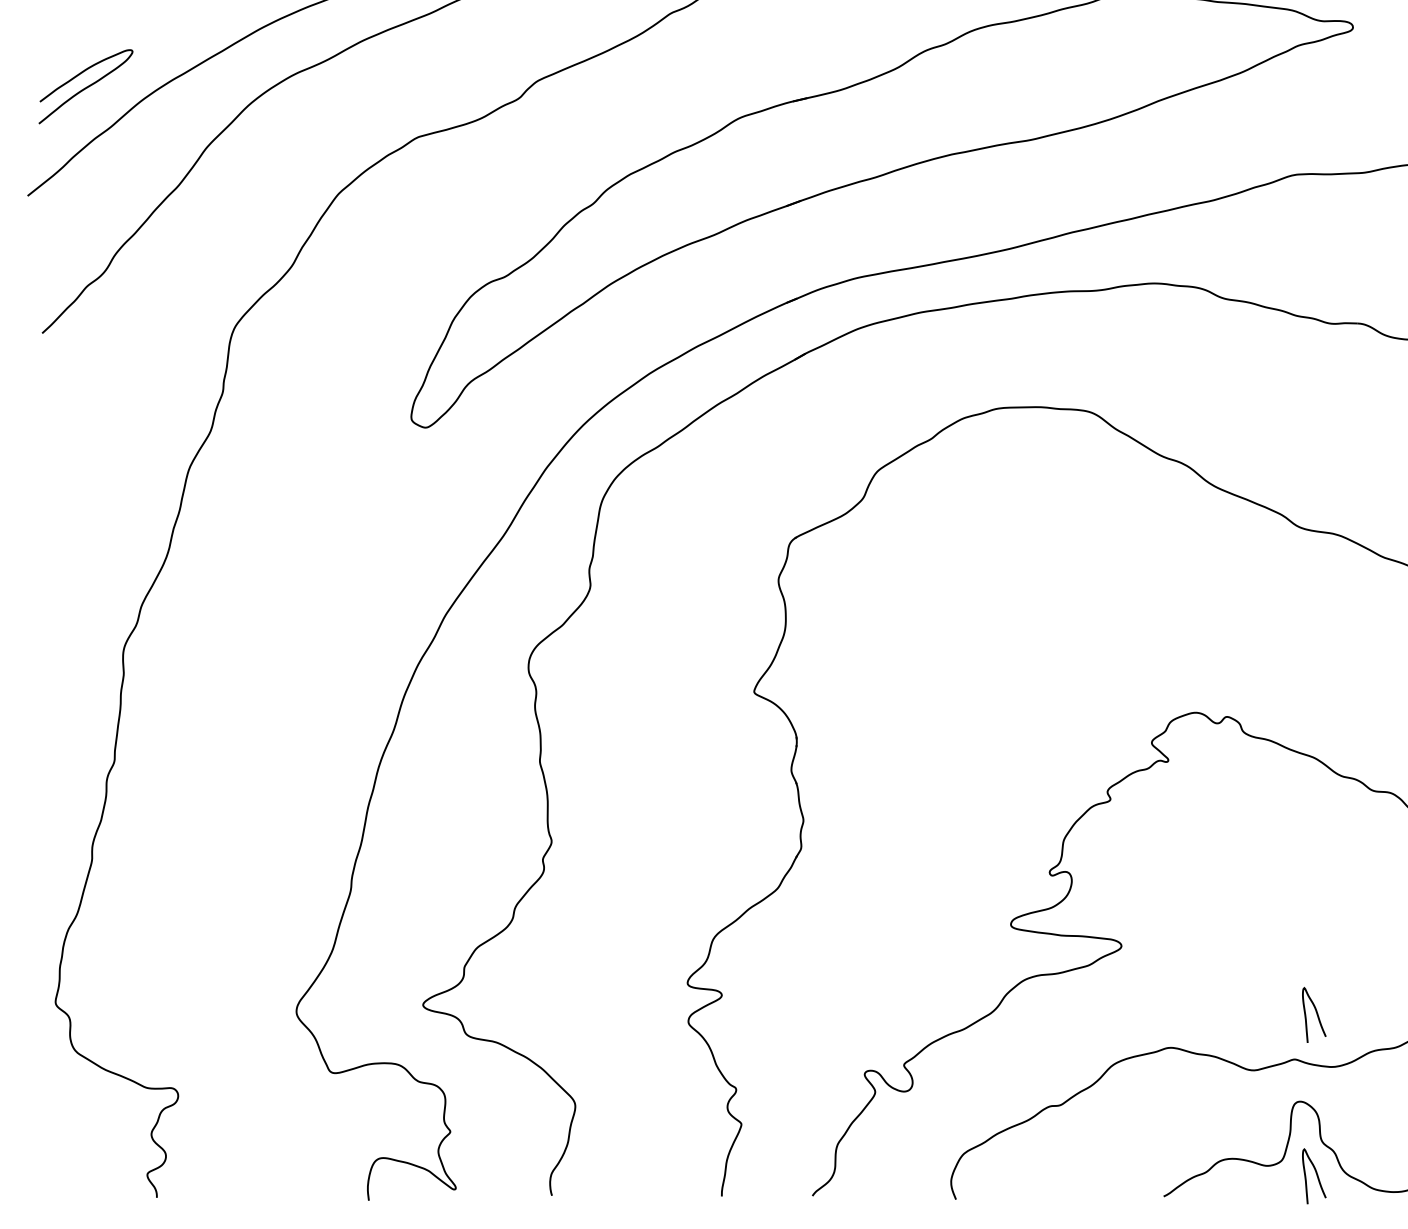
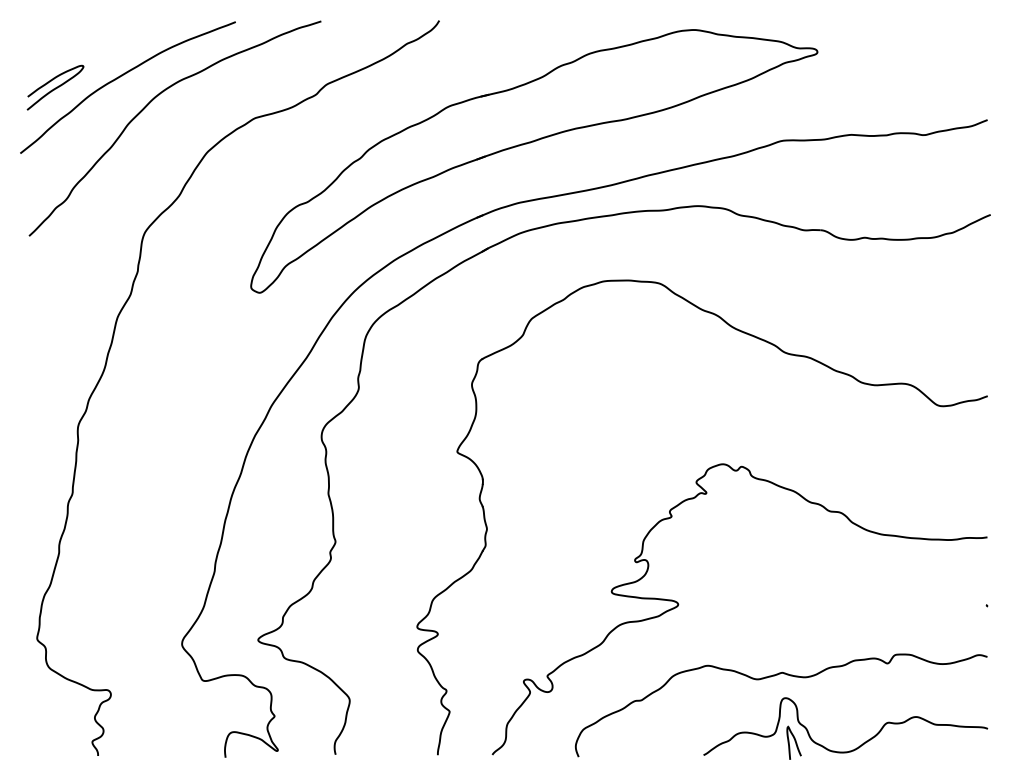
curve: (1314, 1012) -> (794, 644), removed

